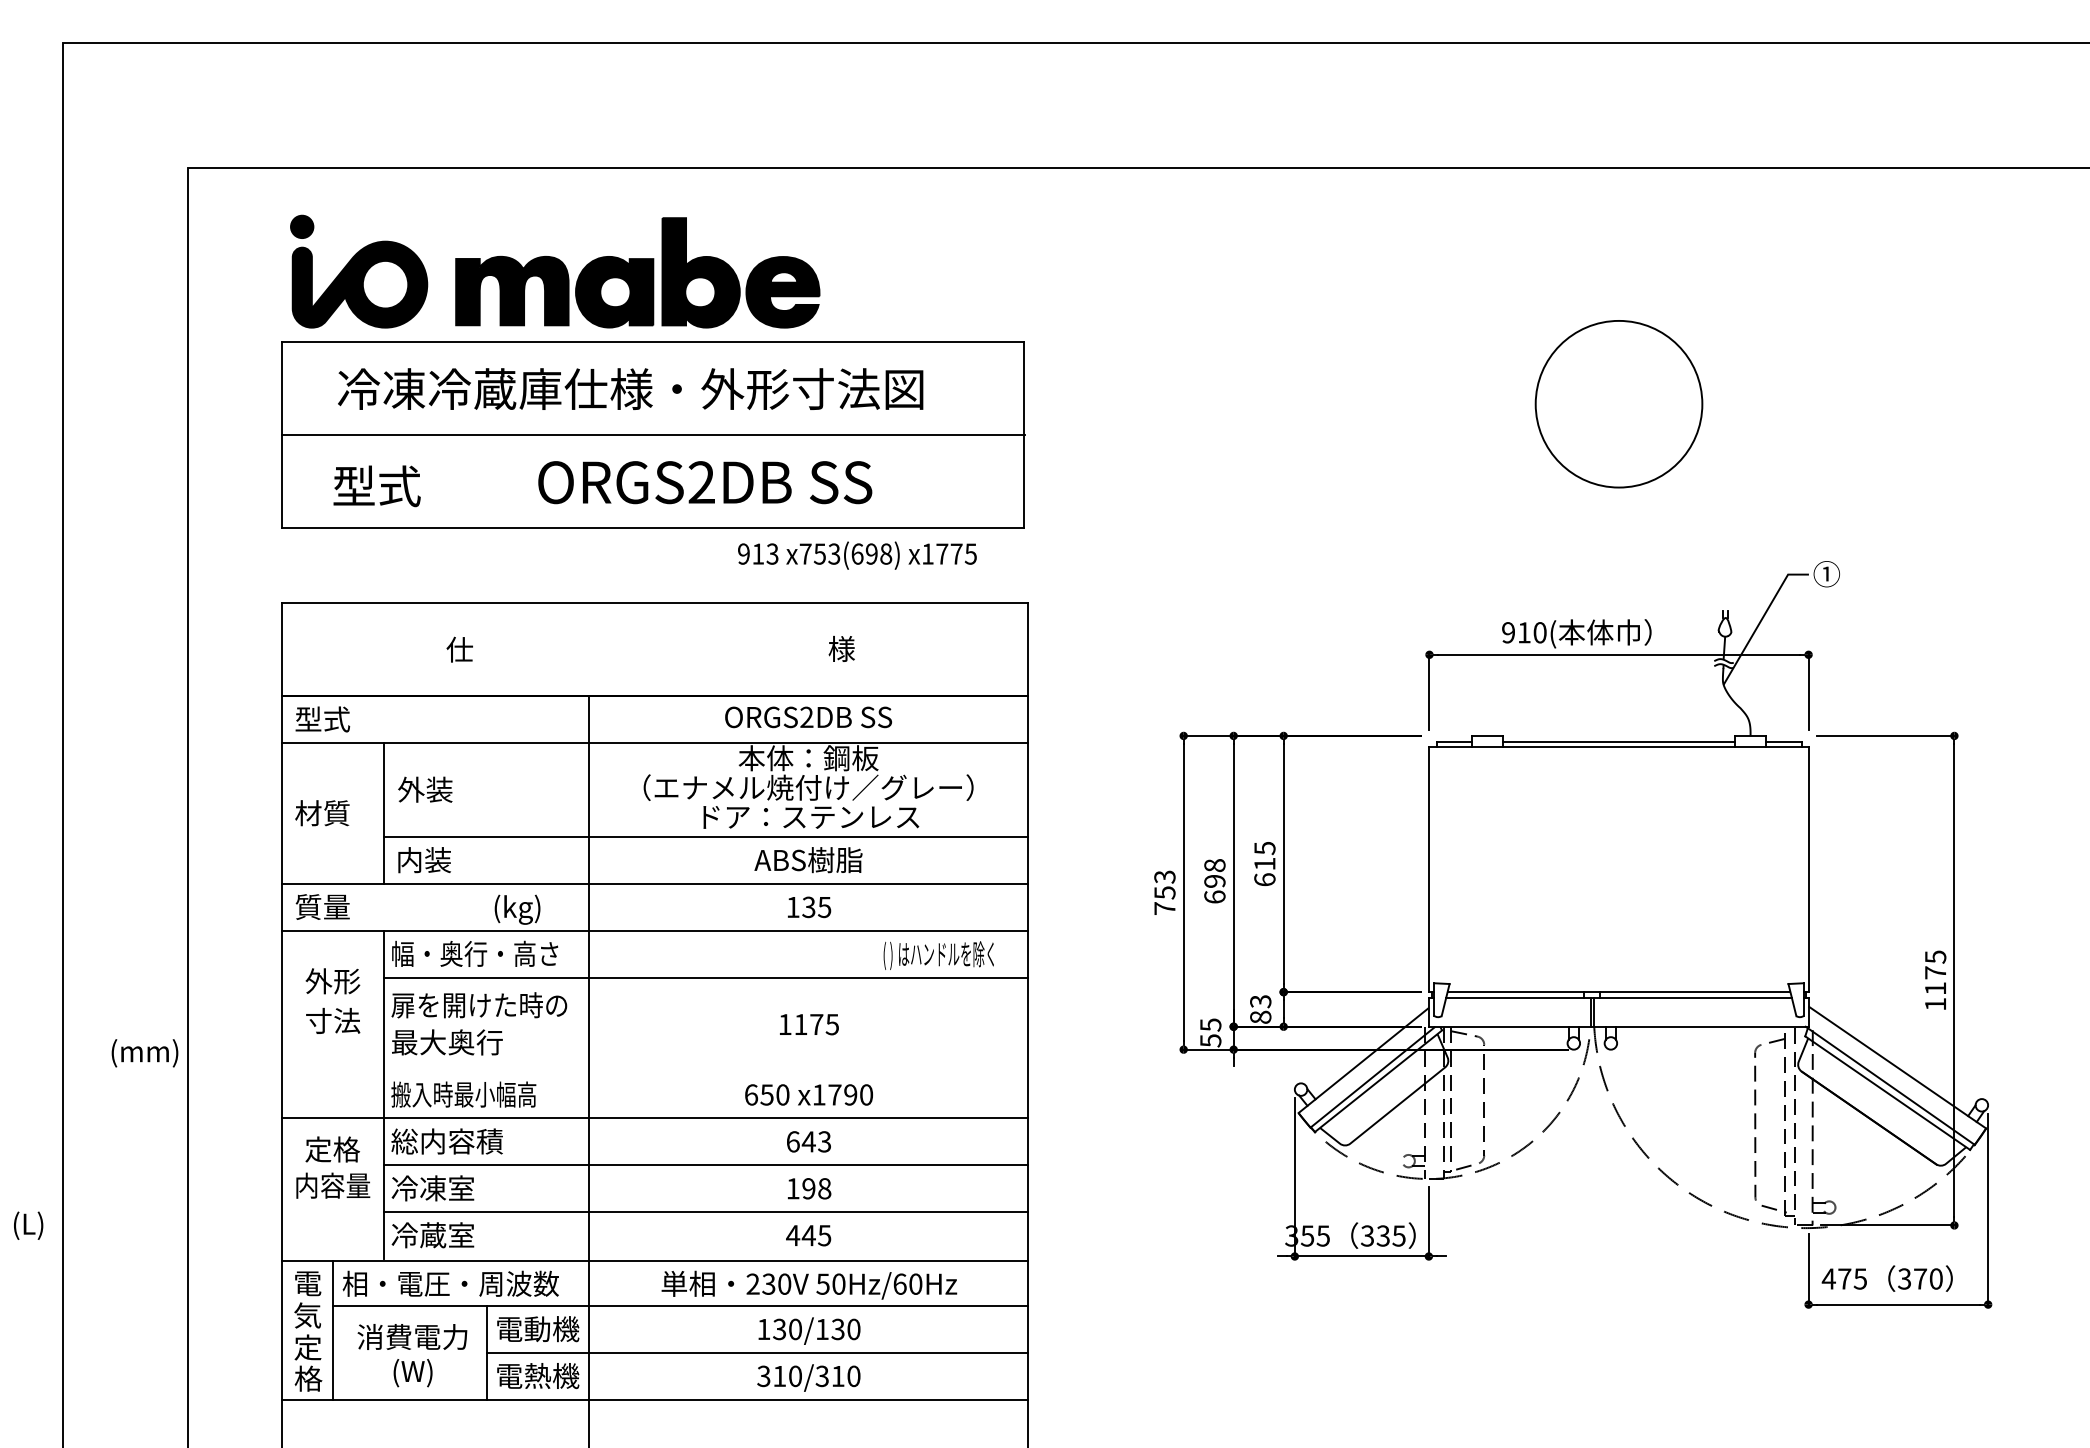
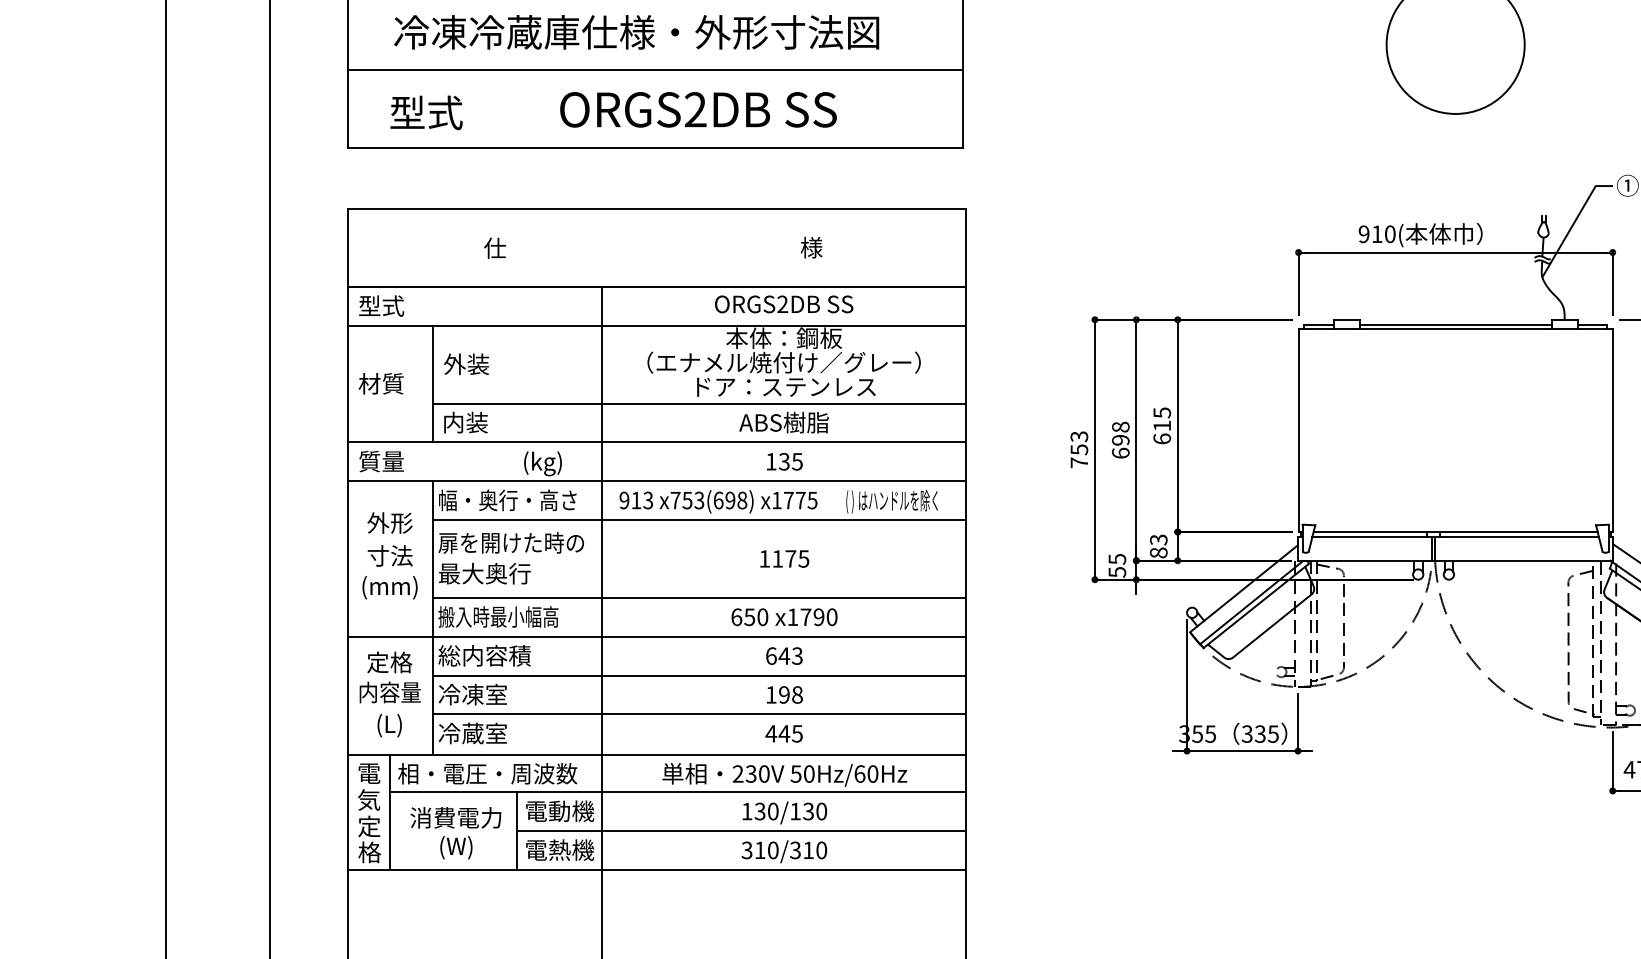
text: (857, 555) -> (718, 501), moved
text: (144, 1053) -> (389, 587), moved
line: (706, 1071) -> (699, 597), added
text: (28, 1225) -> (389, 725), moved

